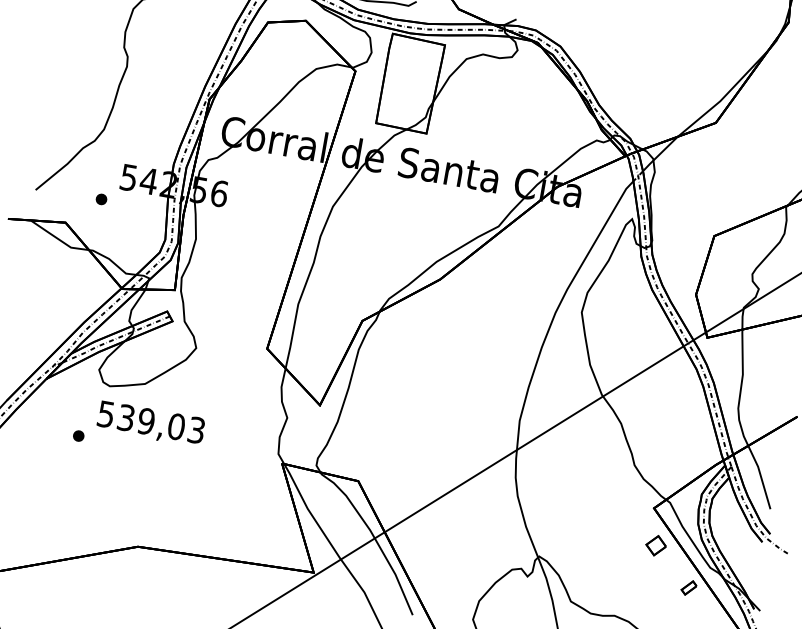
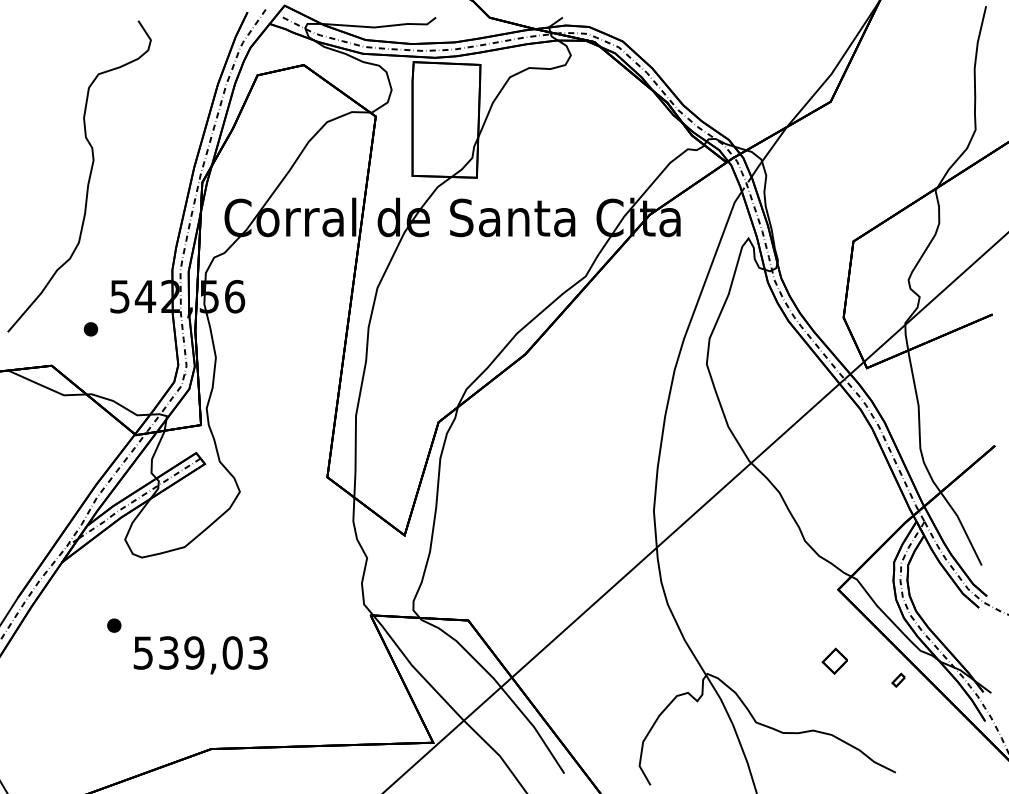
text: (150, 424) -> (200, 655), moved
part: (655, 545) -> (834, 660), moved
part: (688, 588) -> (898, 680), size x0.7

